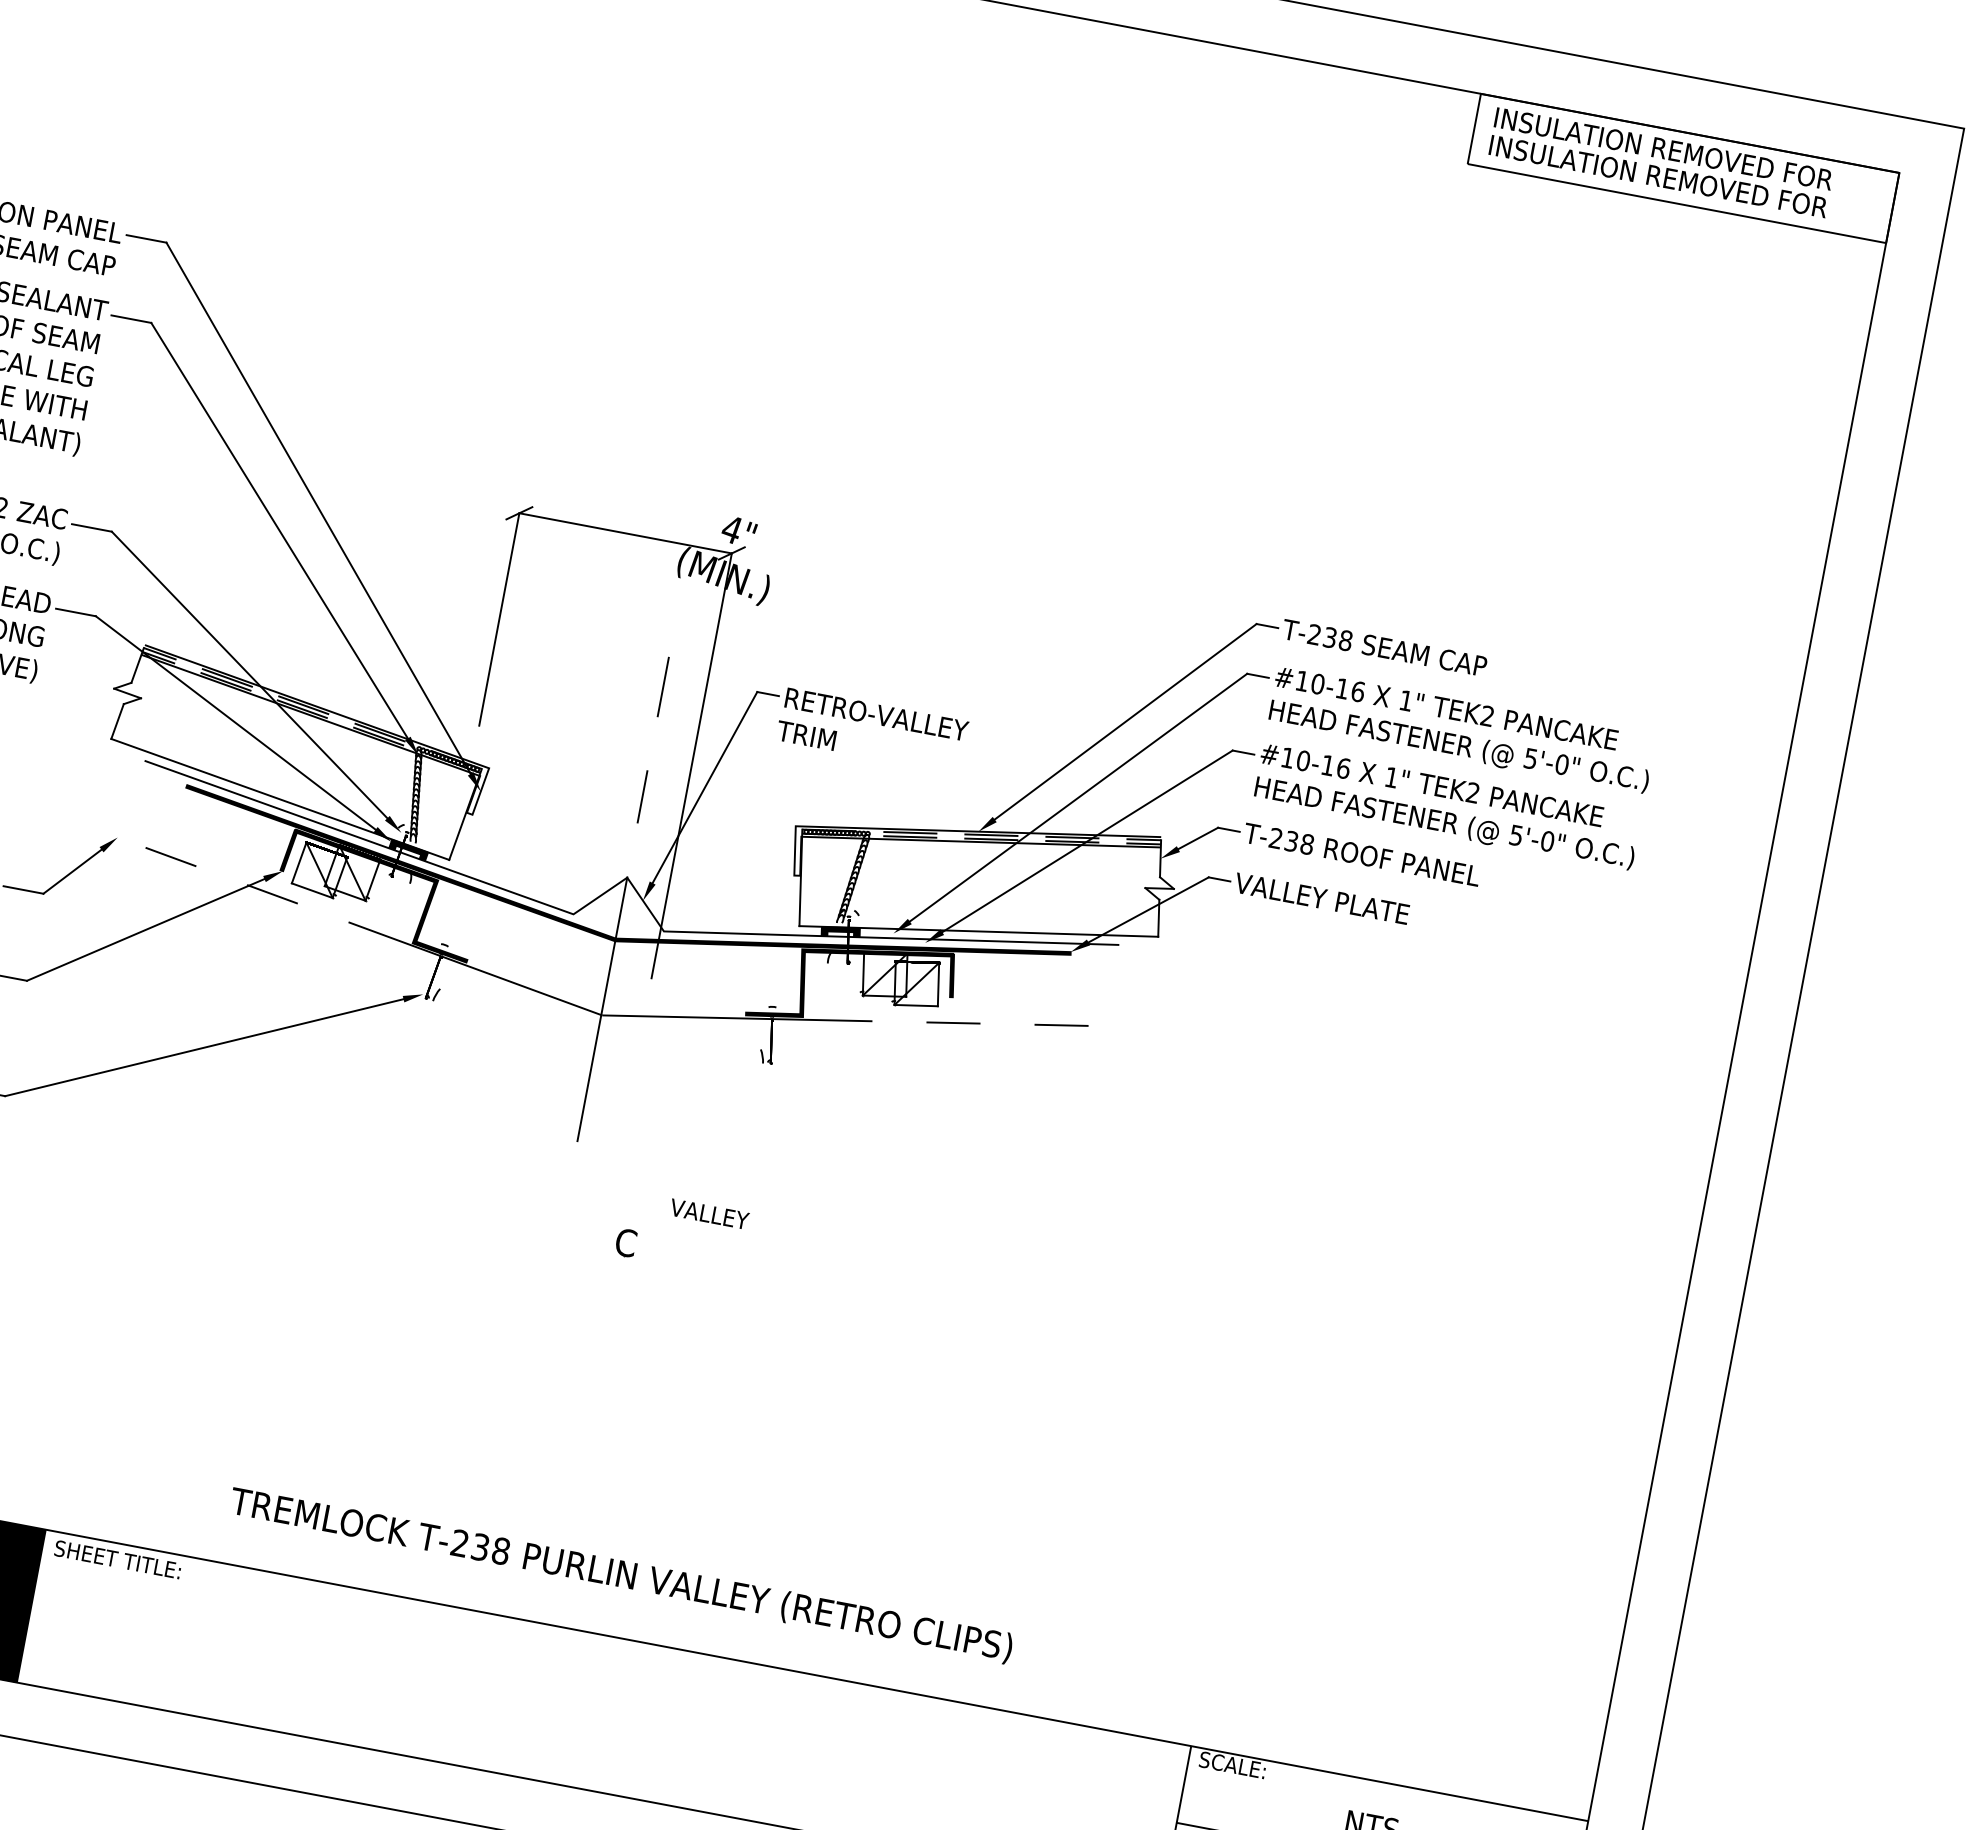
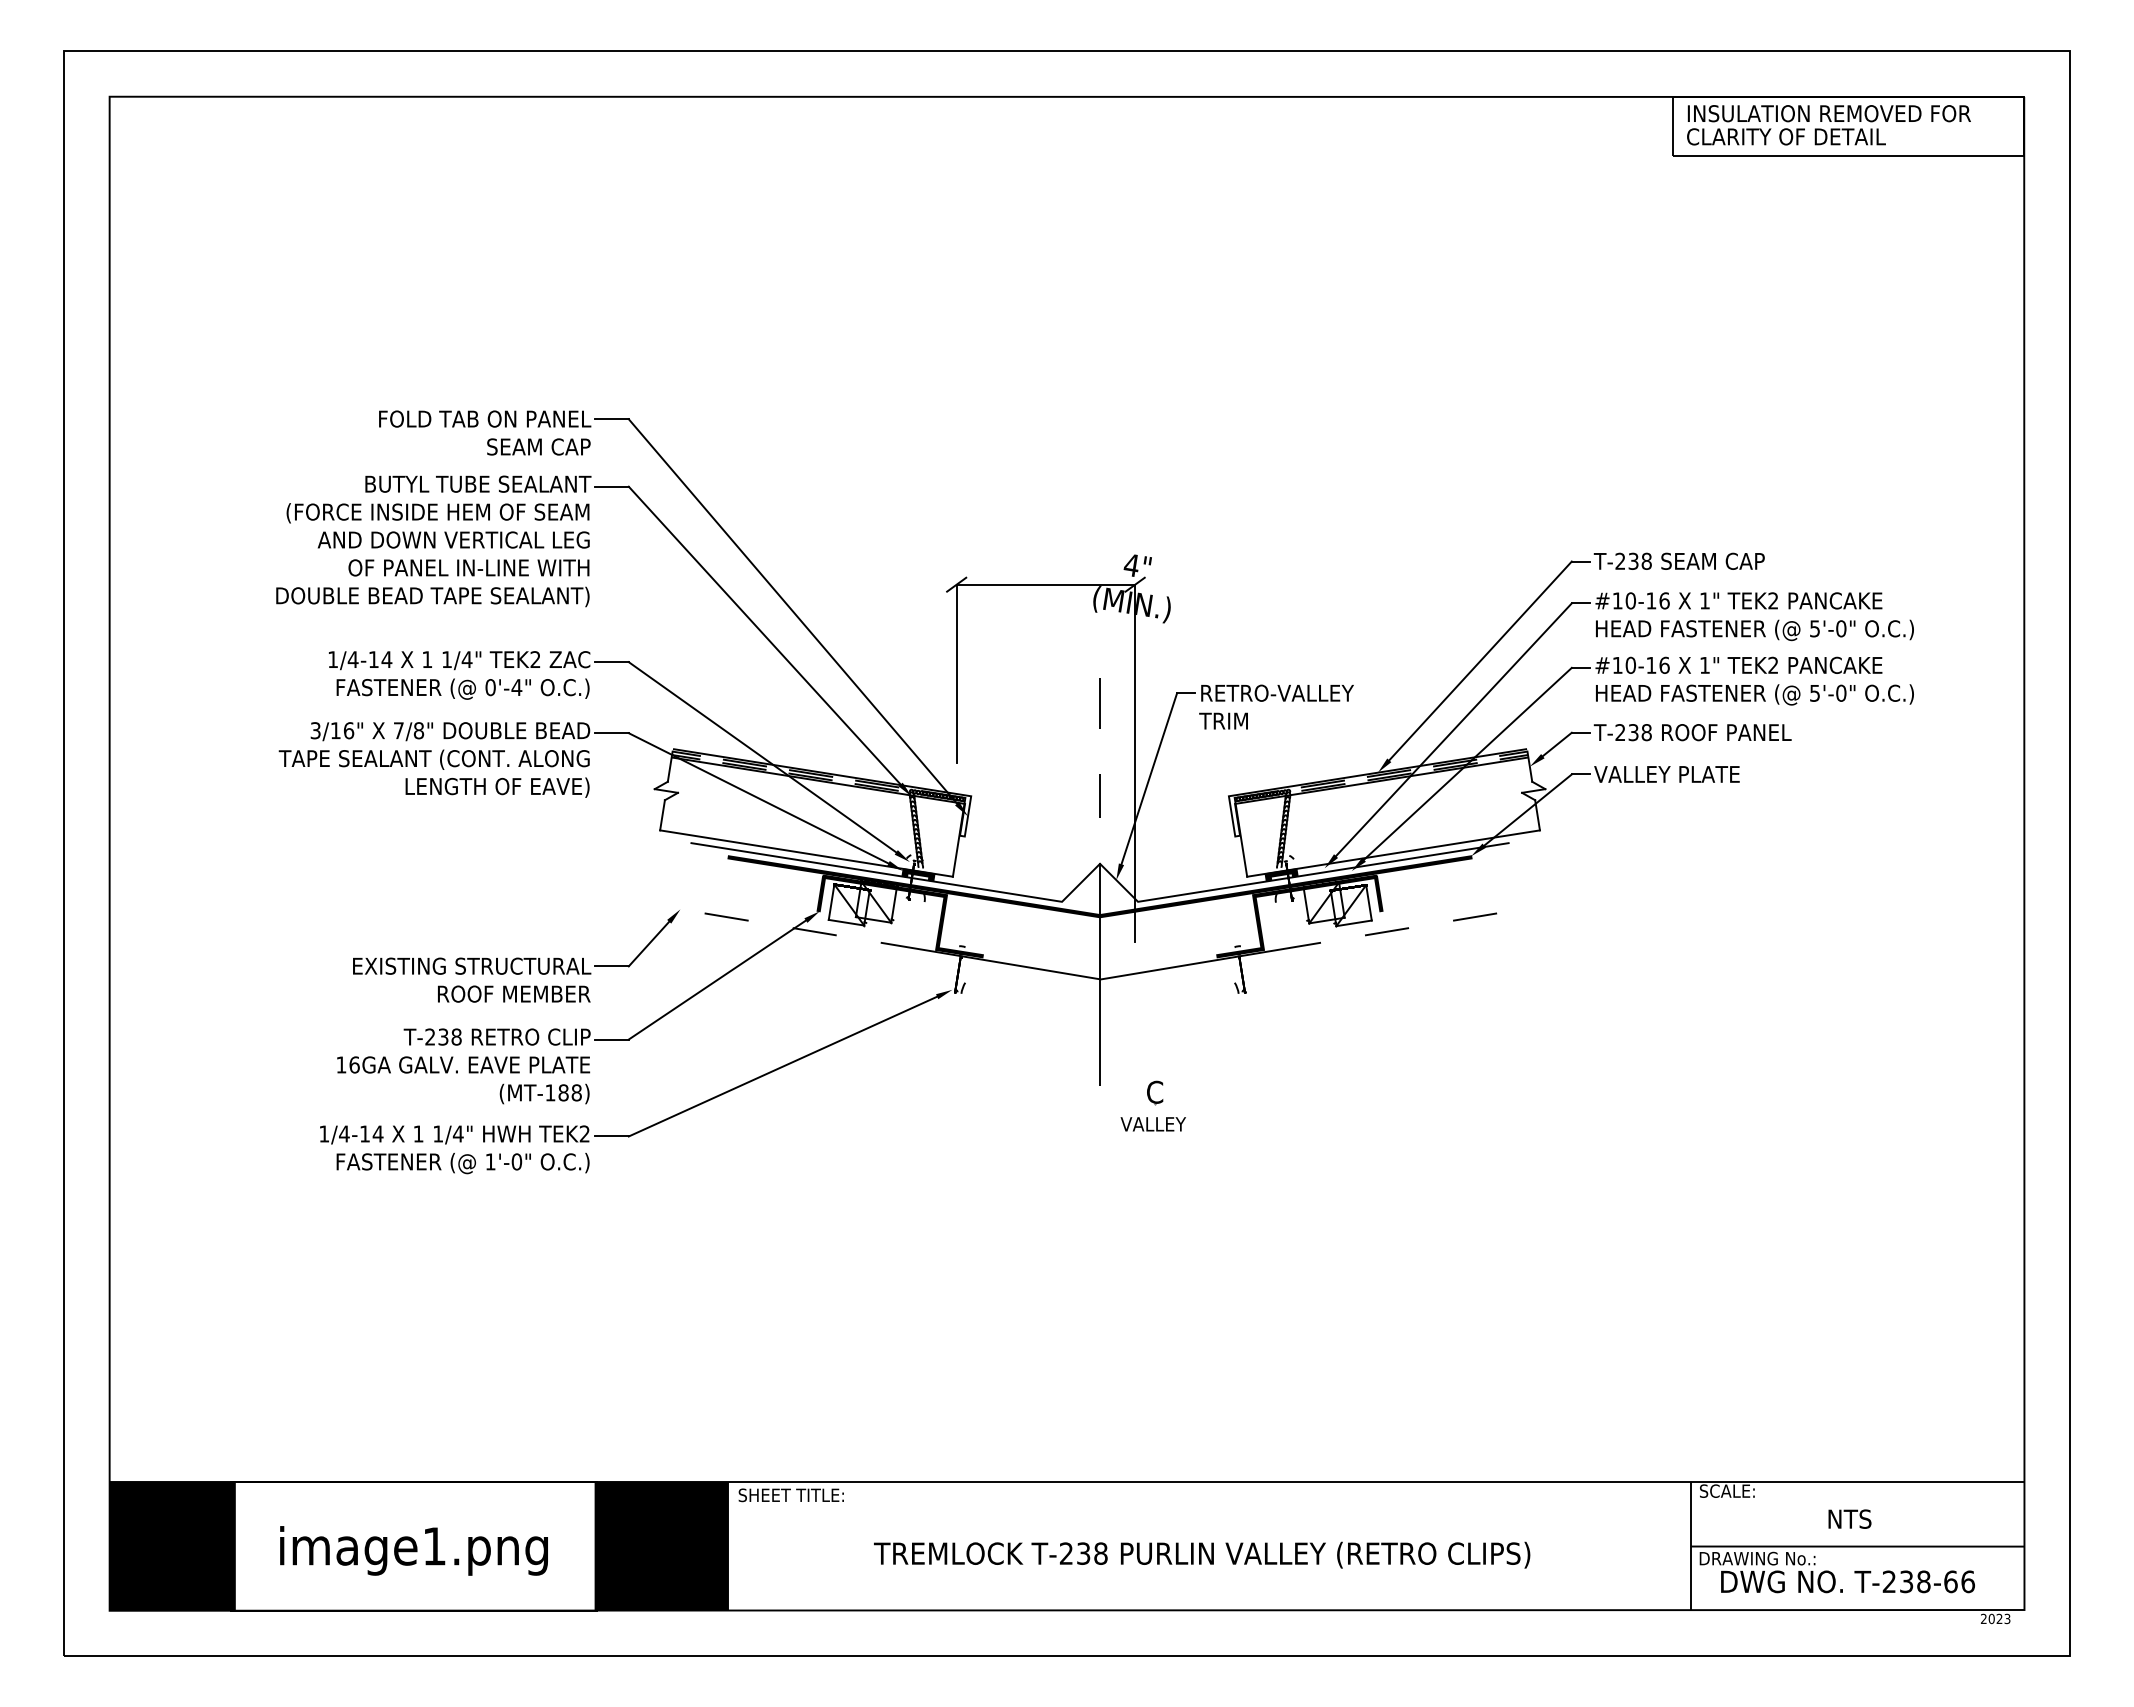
text: (1657, 175) -> (1828, 136), INSULATION REMOVED FOR -> CLARITY OF DETAIL
text: (708, 1214) -> (1152, 1124), moved
part: (626, 1243) -> (1155, 1092), moved
text: (621, 1575) -> (1202, 1554), moved

